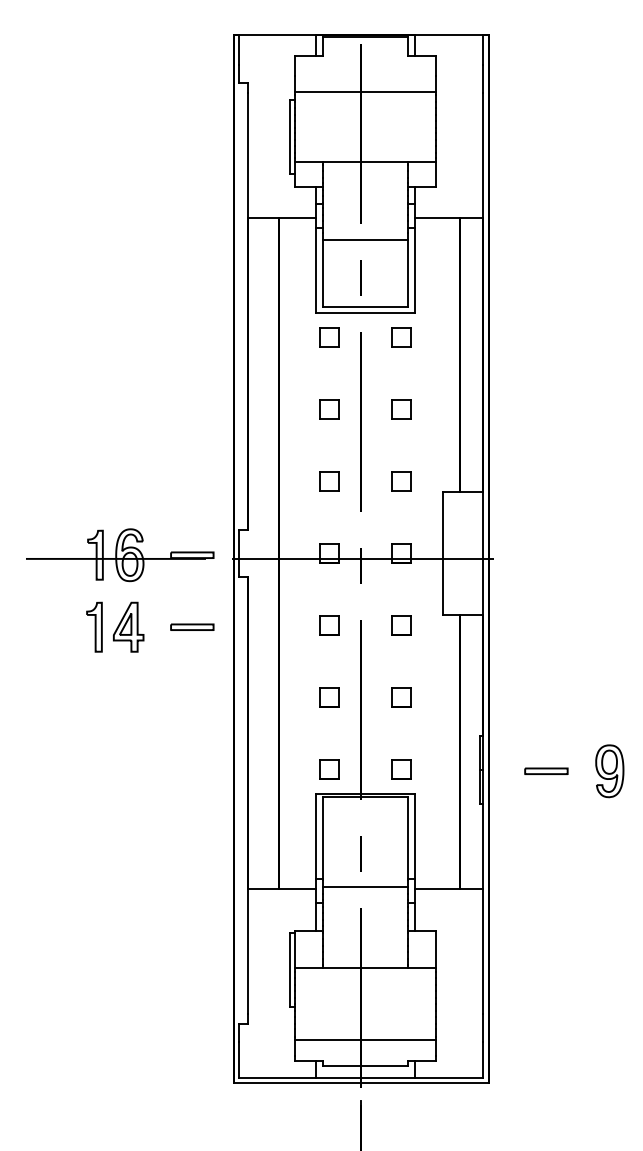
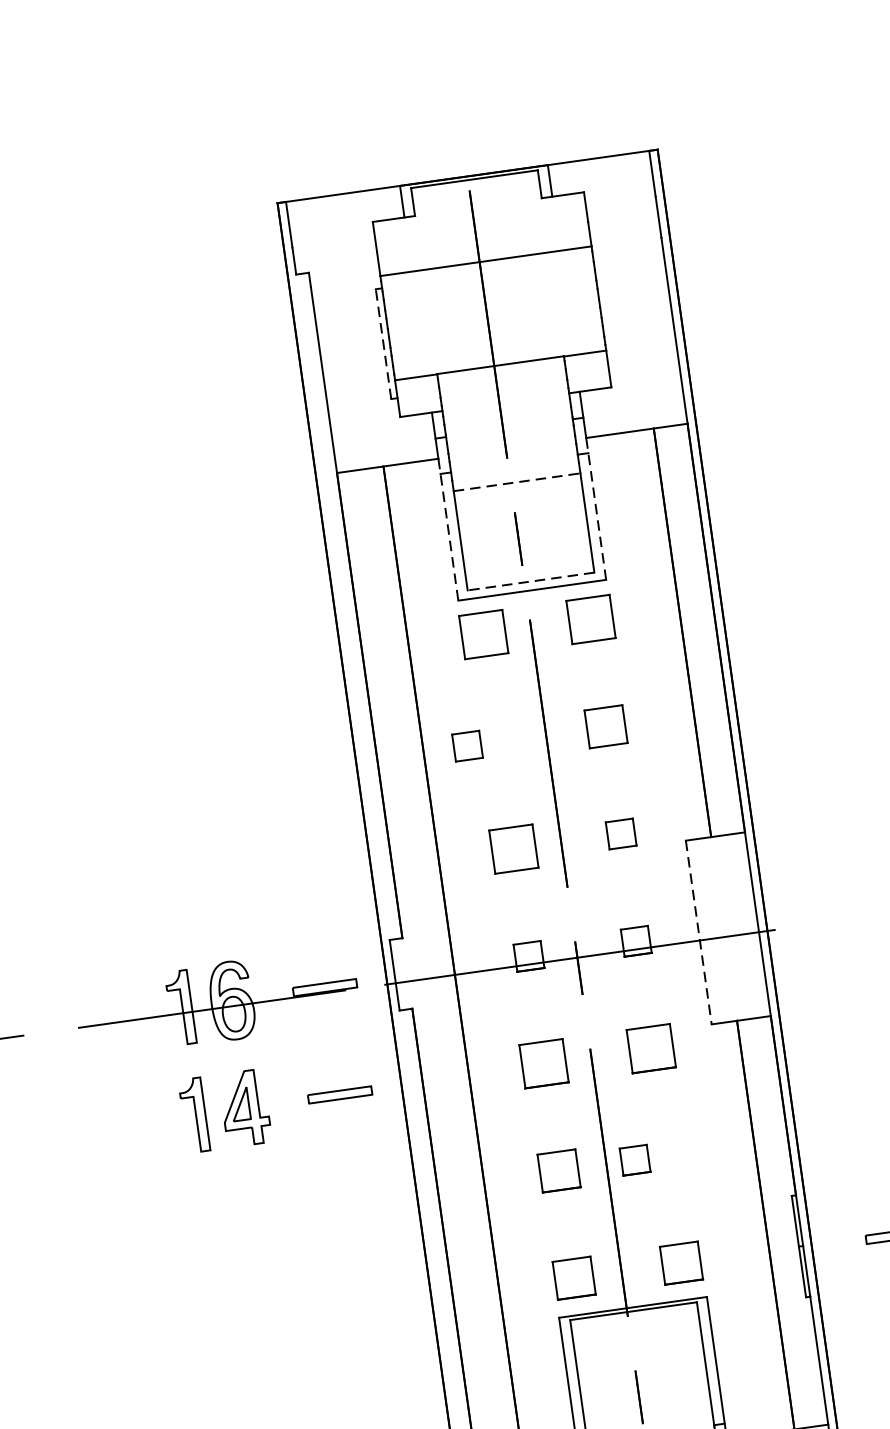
line: (290, 137) -> (383, 344), solid -> dashed
line: (365, 240) -> (517, 482), solid -> dashed
line: (315, 265) -> (447, 530), solid -> dashed
line: (415, 265) -> (596, 509), solid -> dashed
line: (365, 307) -> (531, 582), solid -> dashed
part: (329, 337) -> (483, 634), size x1.6
part: (401, 337) -> (591, 619), size x1.6
part: (329, 409) -> (467, 746), moved
part: (401, 409) -> (606, 726), size x1.4
part: (329, 481) -> (514, 849), size x1.6
line: (443, 553) -> (698, 932), solid -> dashed
part: (329, 625) -> (544, 1063), size x1.6
part: (401, 625) -> (651, 1048), size x1.6
part: (329, 697) -> (559, 1170), size x1.4
part: (401, 697) -> (635, 1160), moved
part: (329, 769) -> (574, 1278), size x1.4
part: (401, 769) -> (681, 1263), size x1.4

